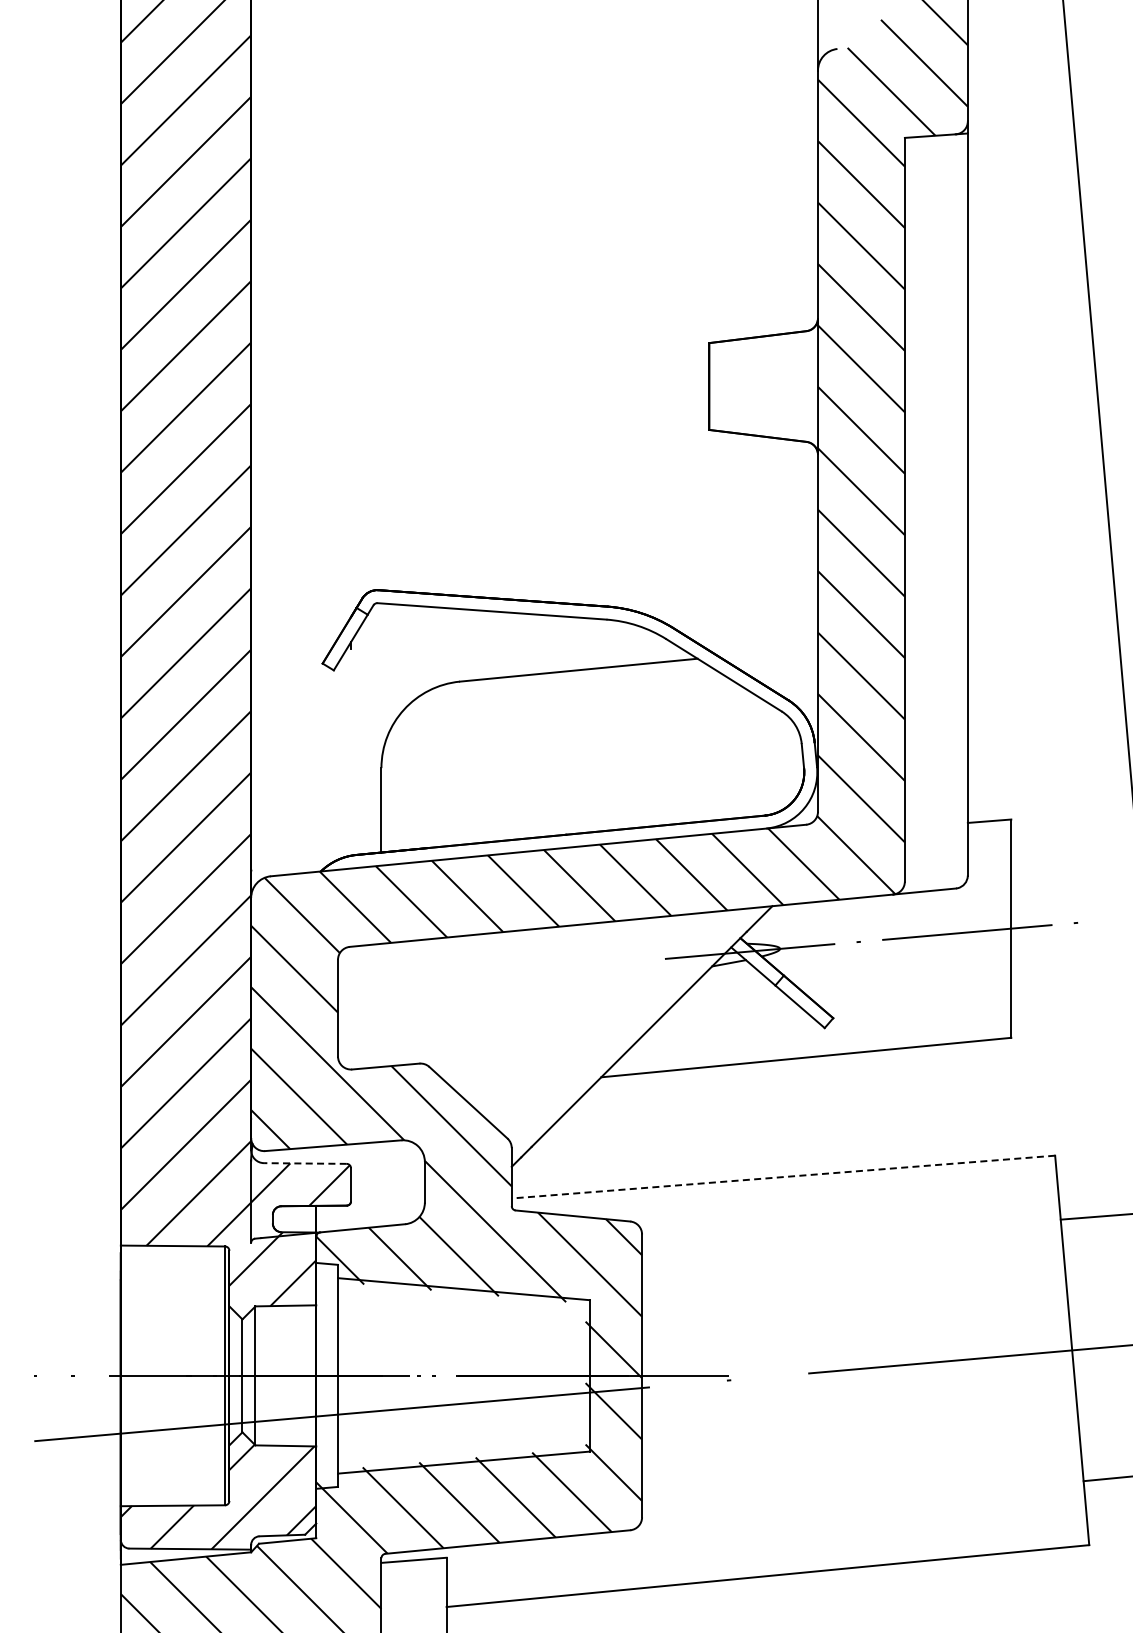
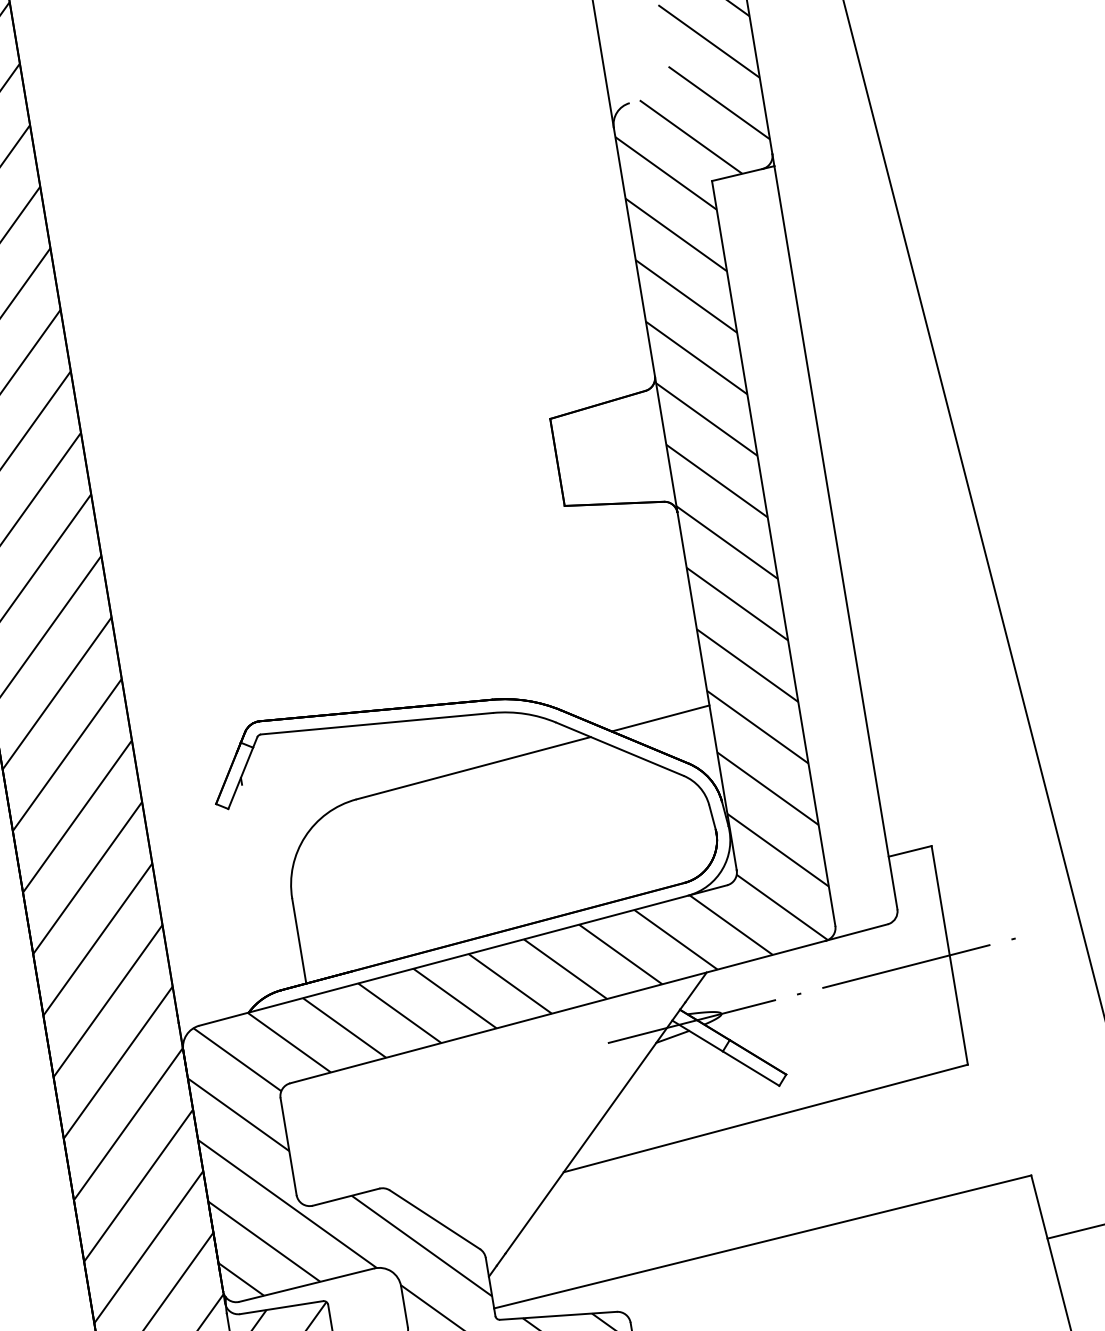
line: (768, 651) -> (660, 718), added
line: (304, 1163) -> (280, 1307), dashed -> solid
line: (783, 1177) -> (762, 1242), dashed -> solid

